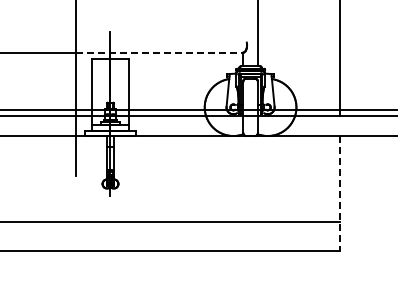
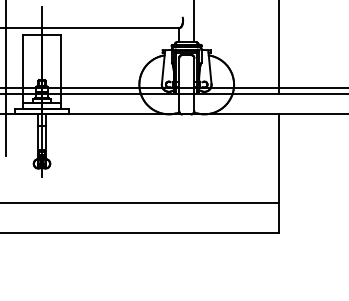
line: (159, 52) -> (92, 28), dashed -> solid
line: (339, 193) -> (278, 173), dashed -> solid

